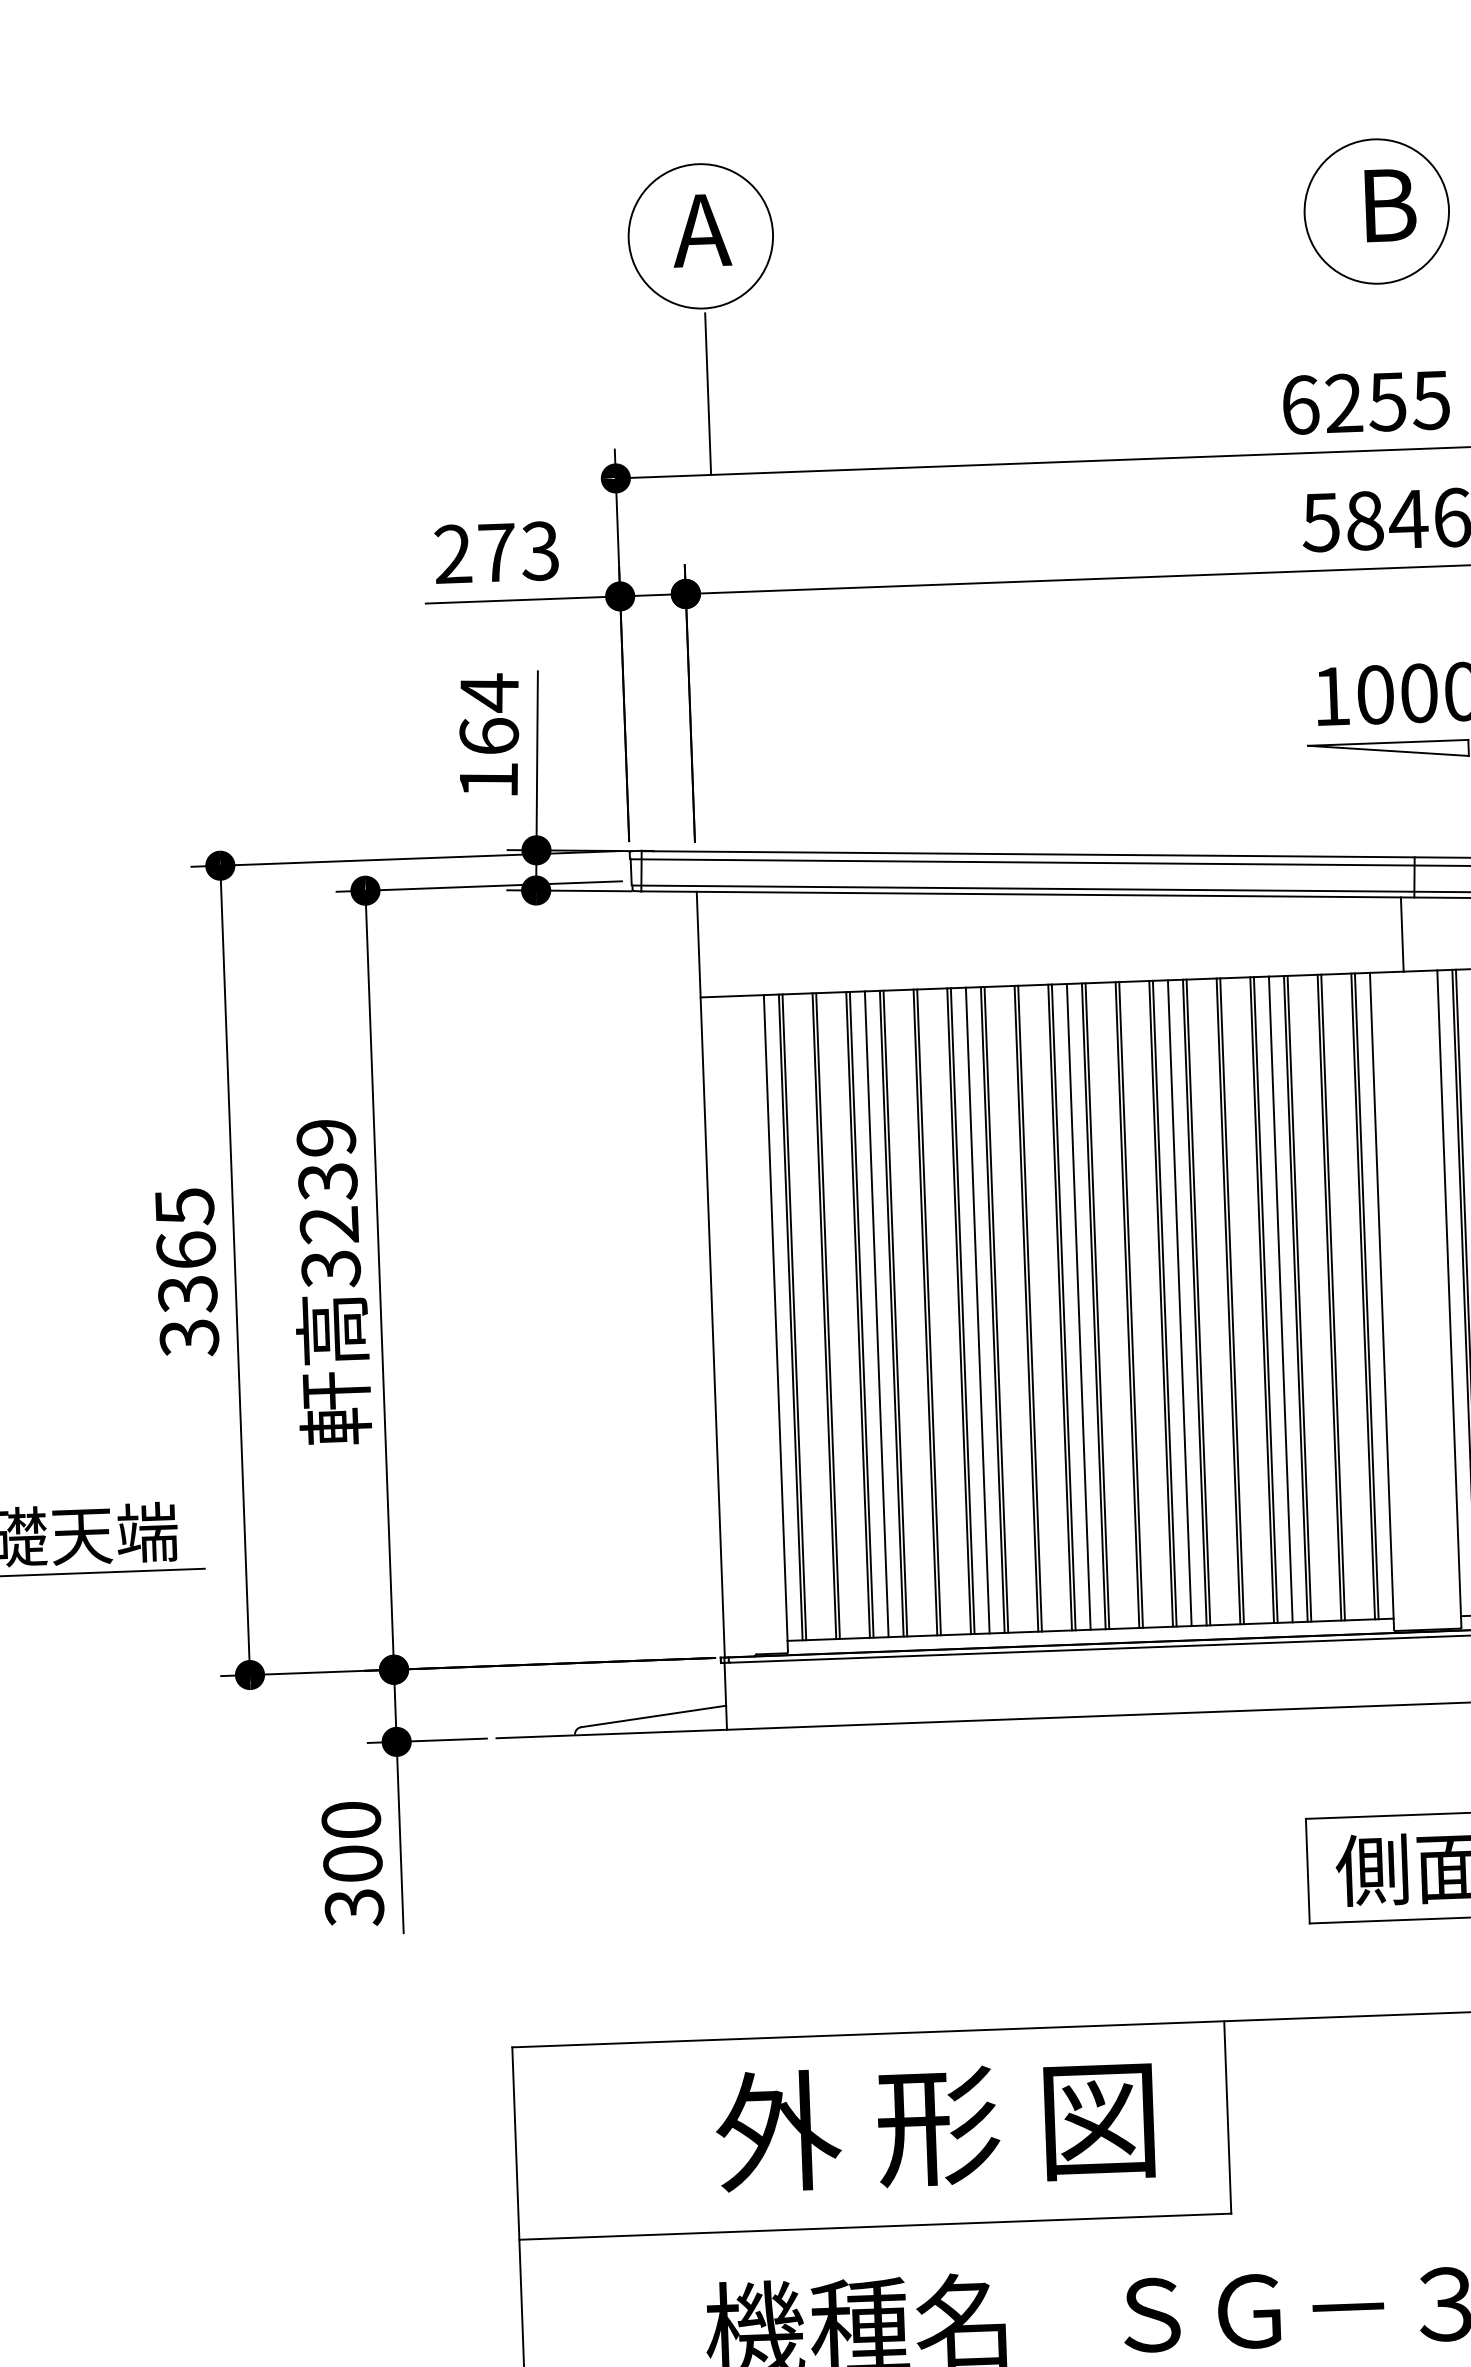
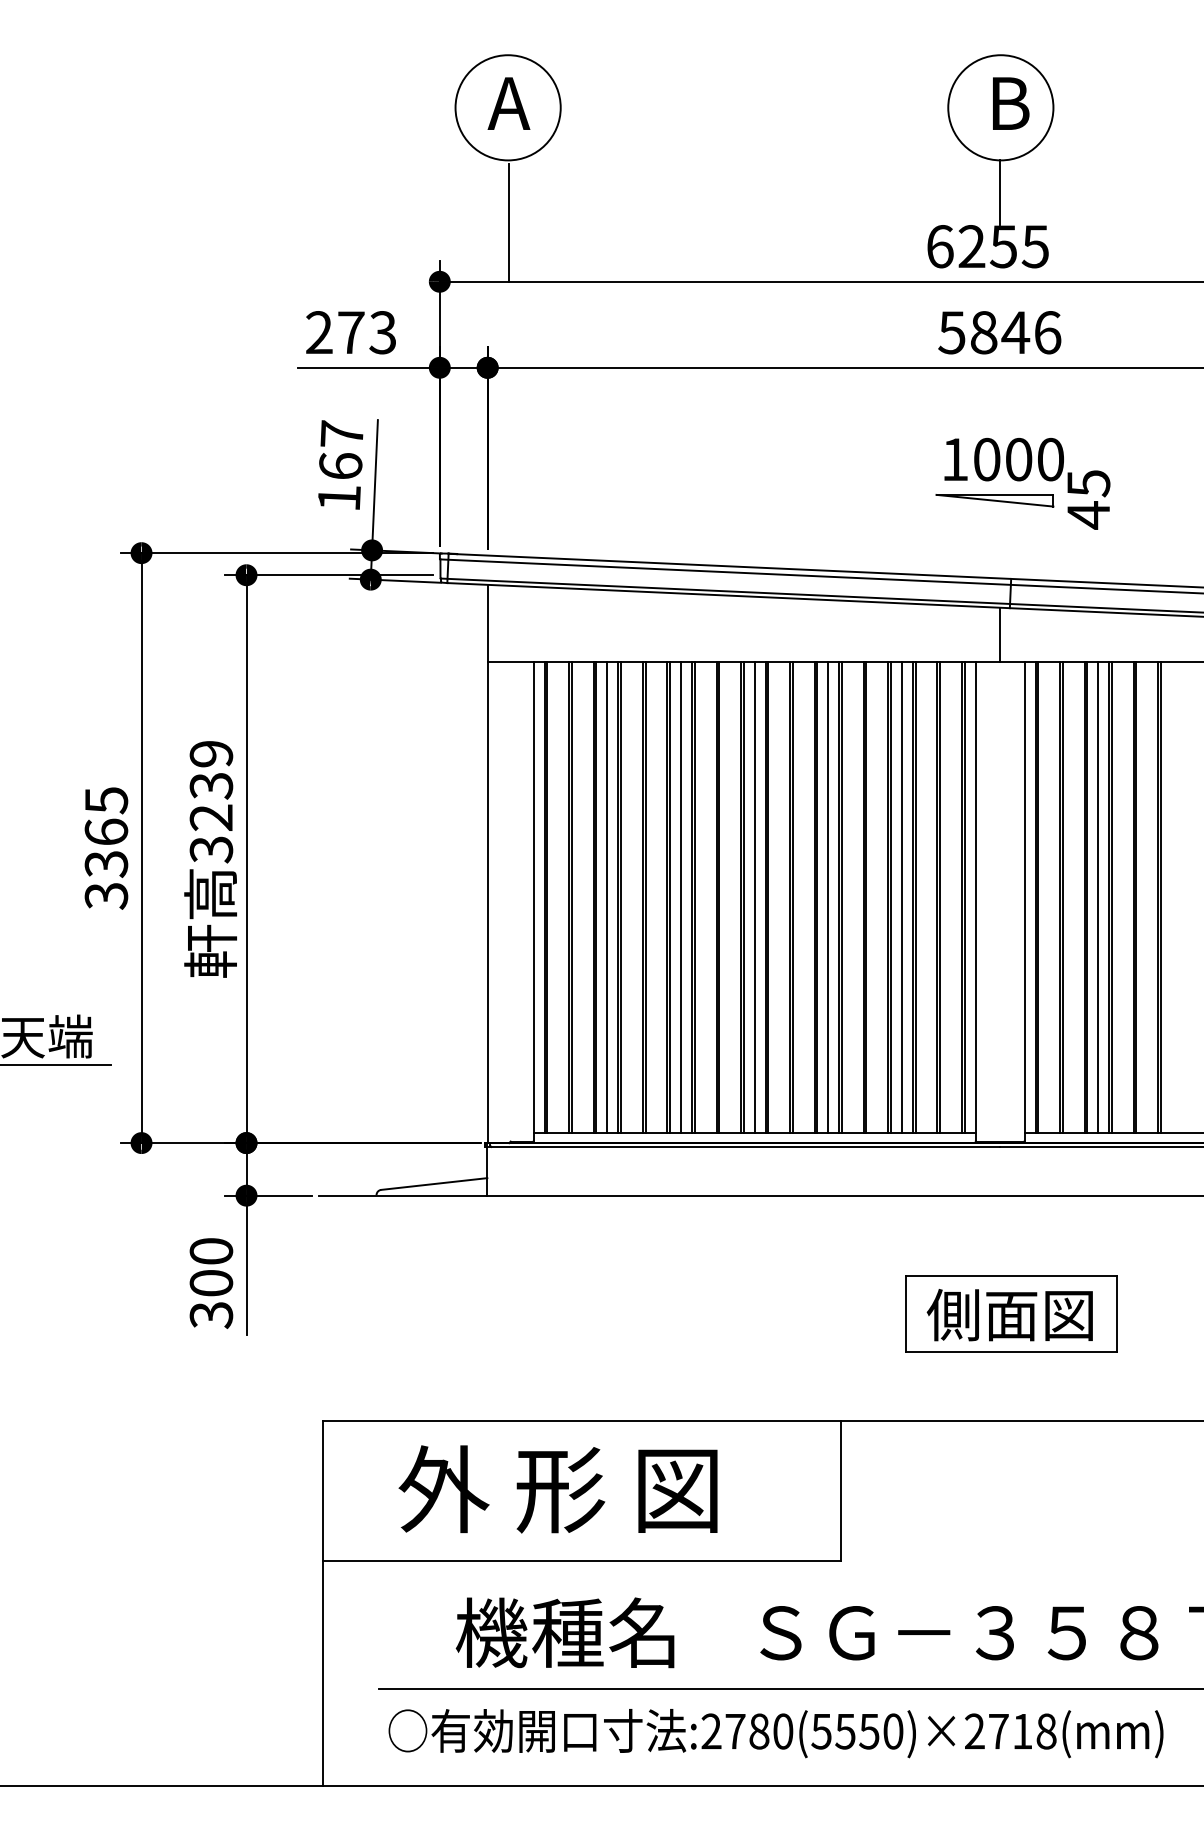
line: (1380, 327) -> (1000, 192), added
text: (488, 692) -> (341, 434), 164 -> 167
text: (934, 2125) -> (557, 1489), moved

